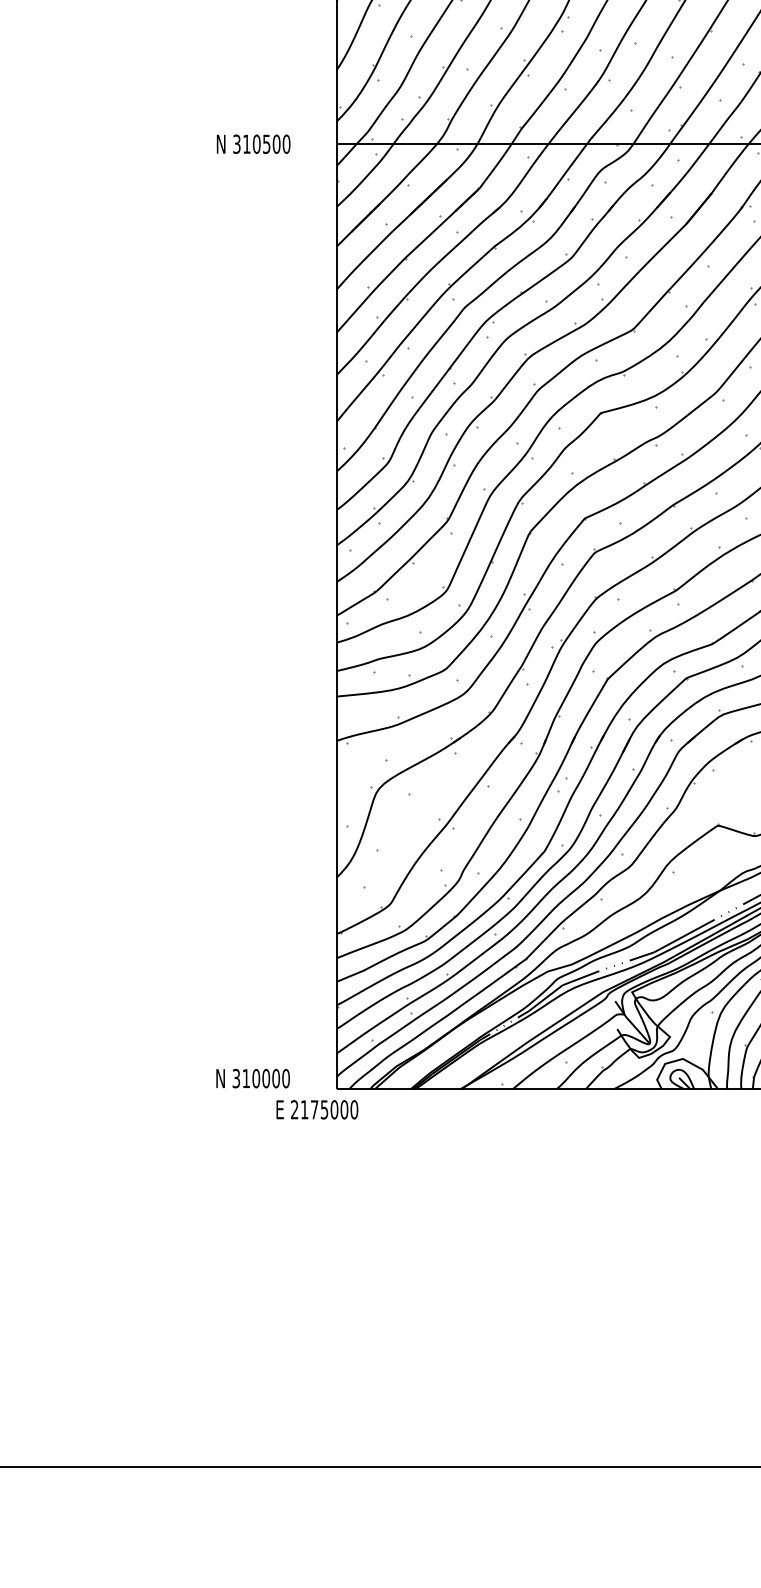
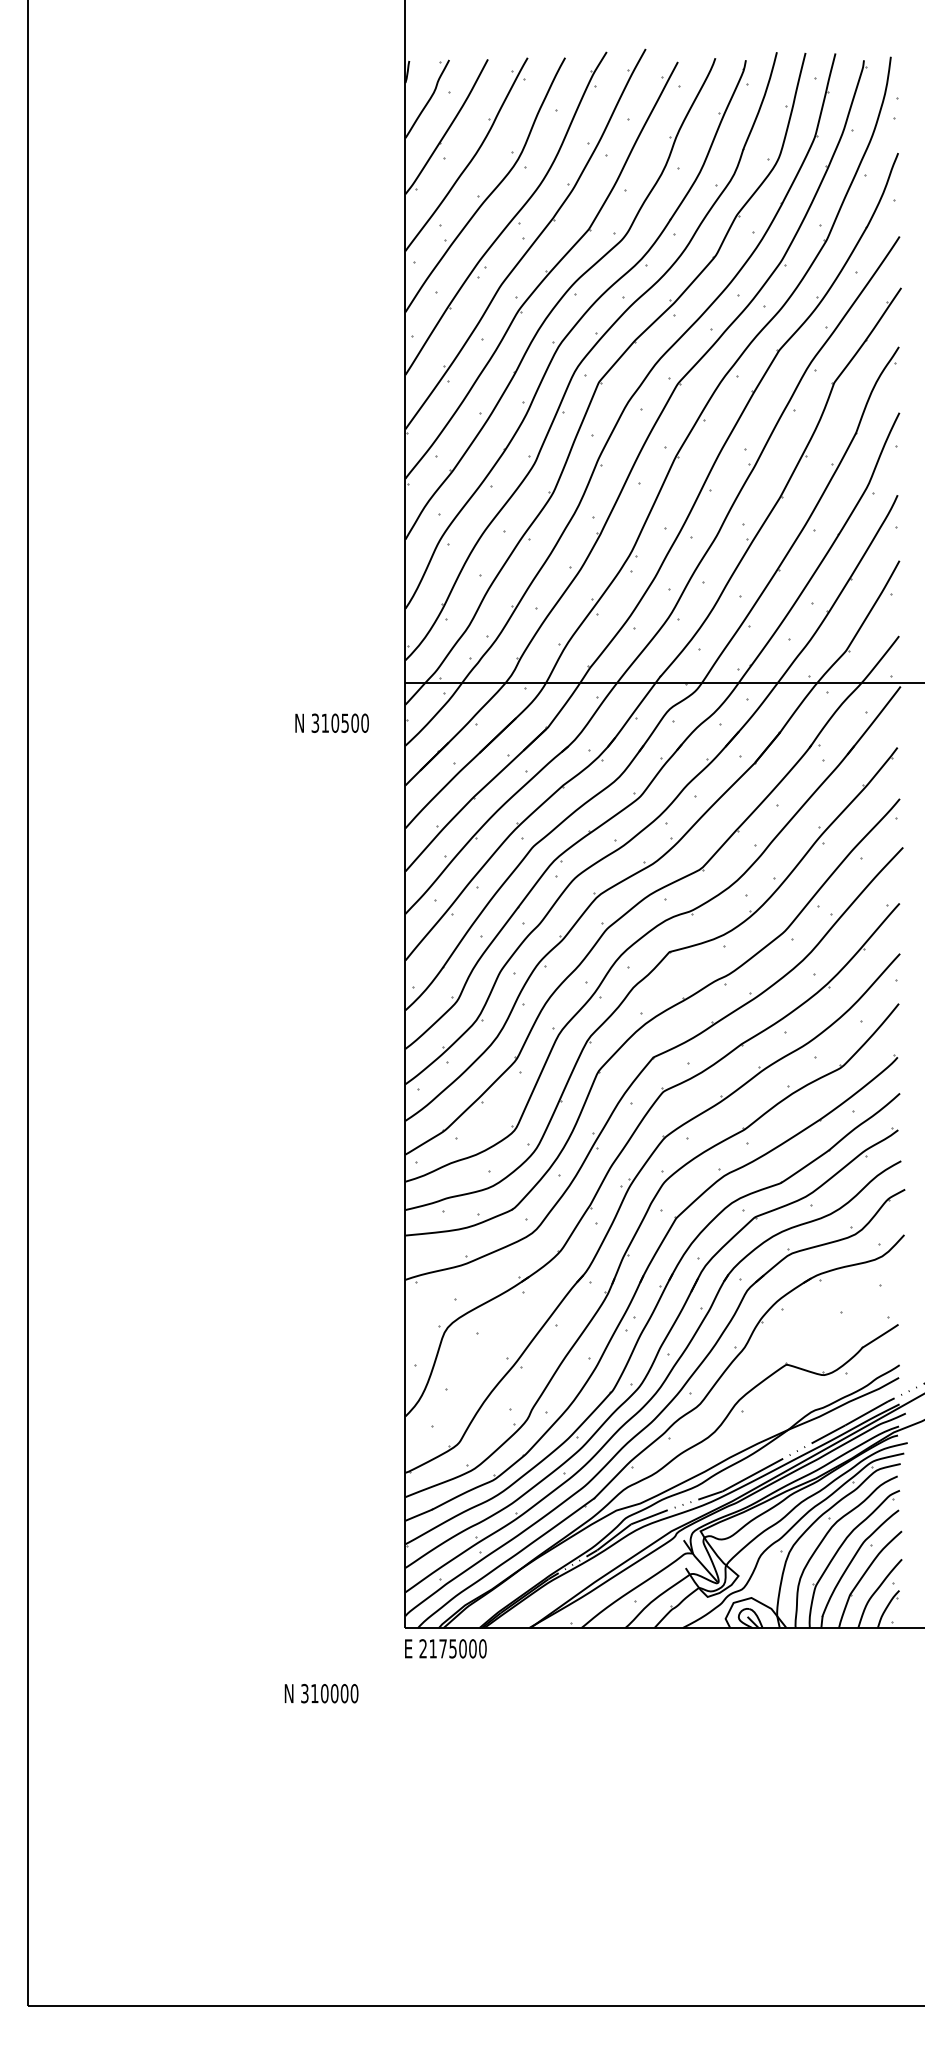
text: (253, 143) -> (331, 722), moved
text: (253, 1078) -> (321, 1693), moved
text: (317, 1109) -> (445, 1648), moved

